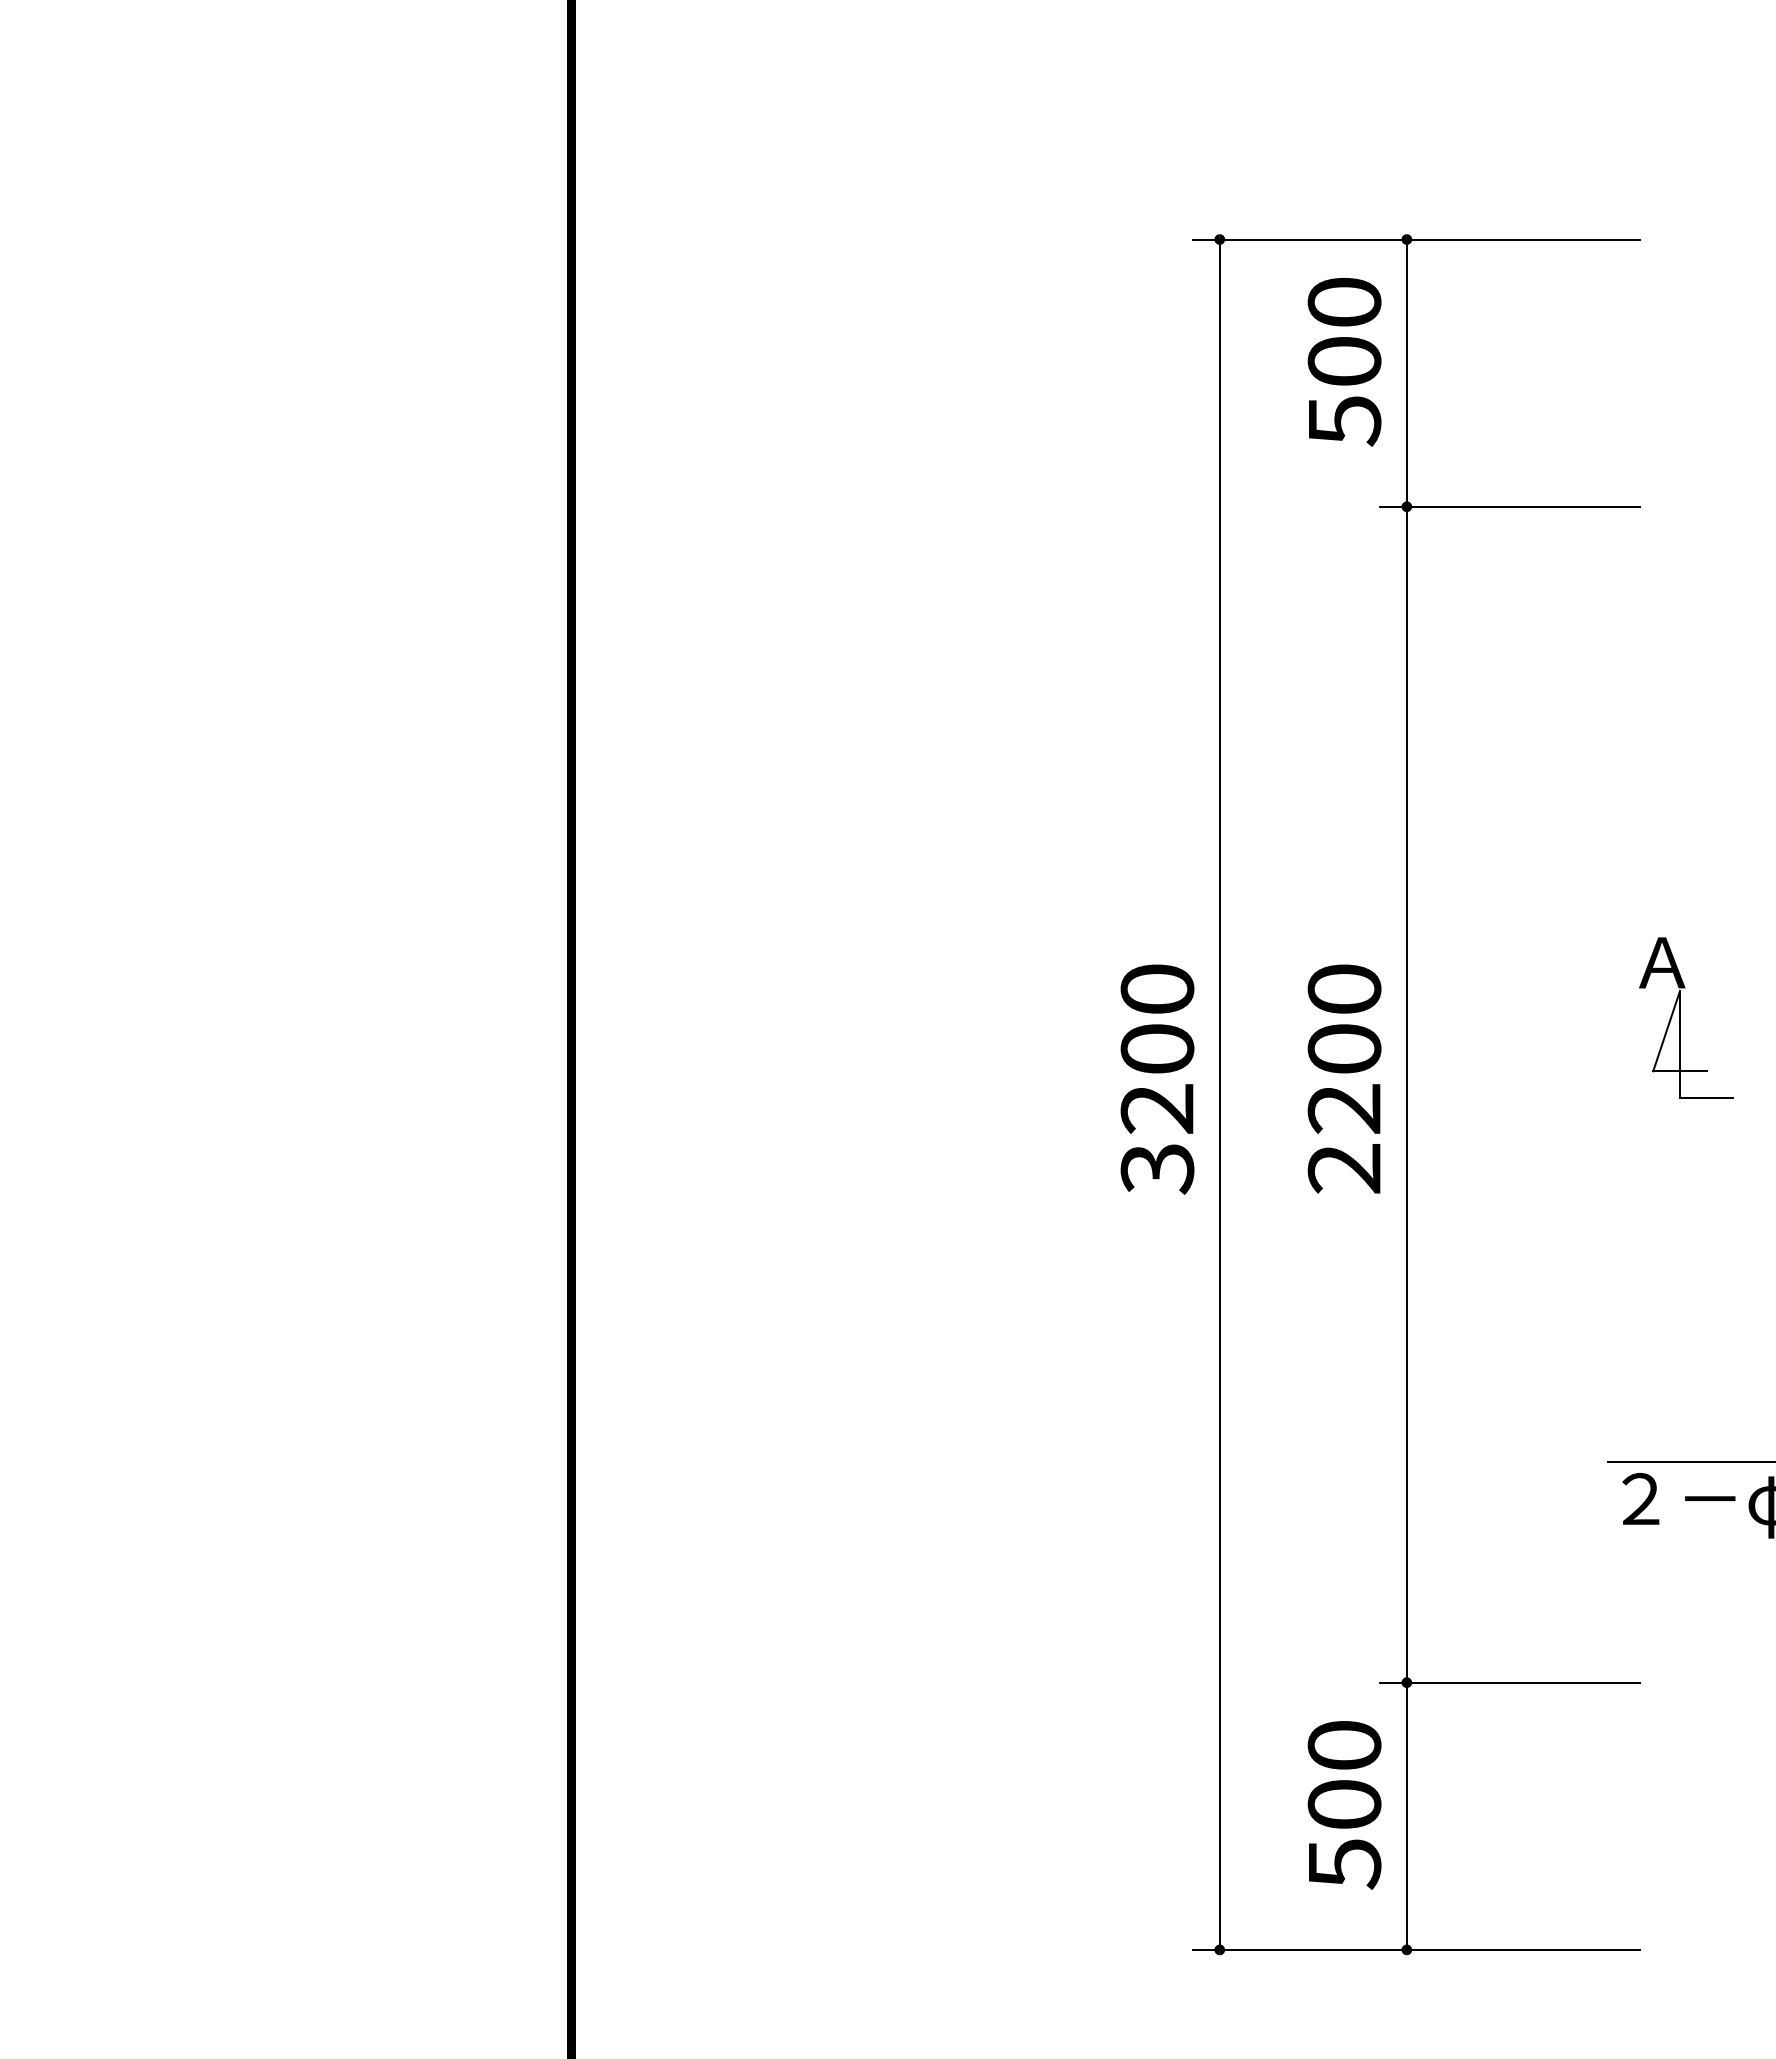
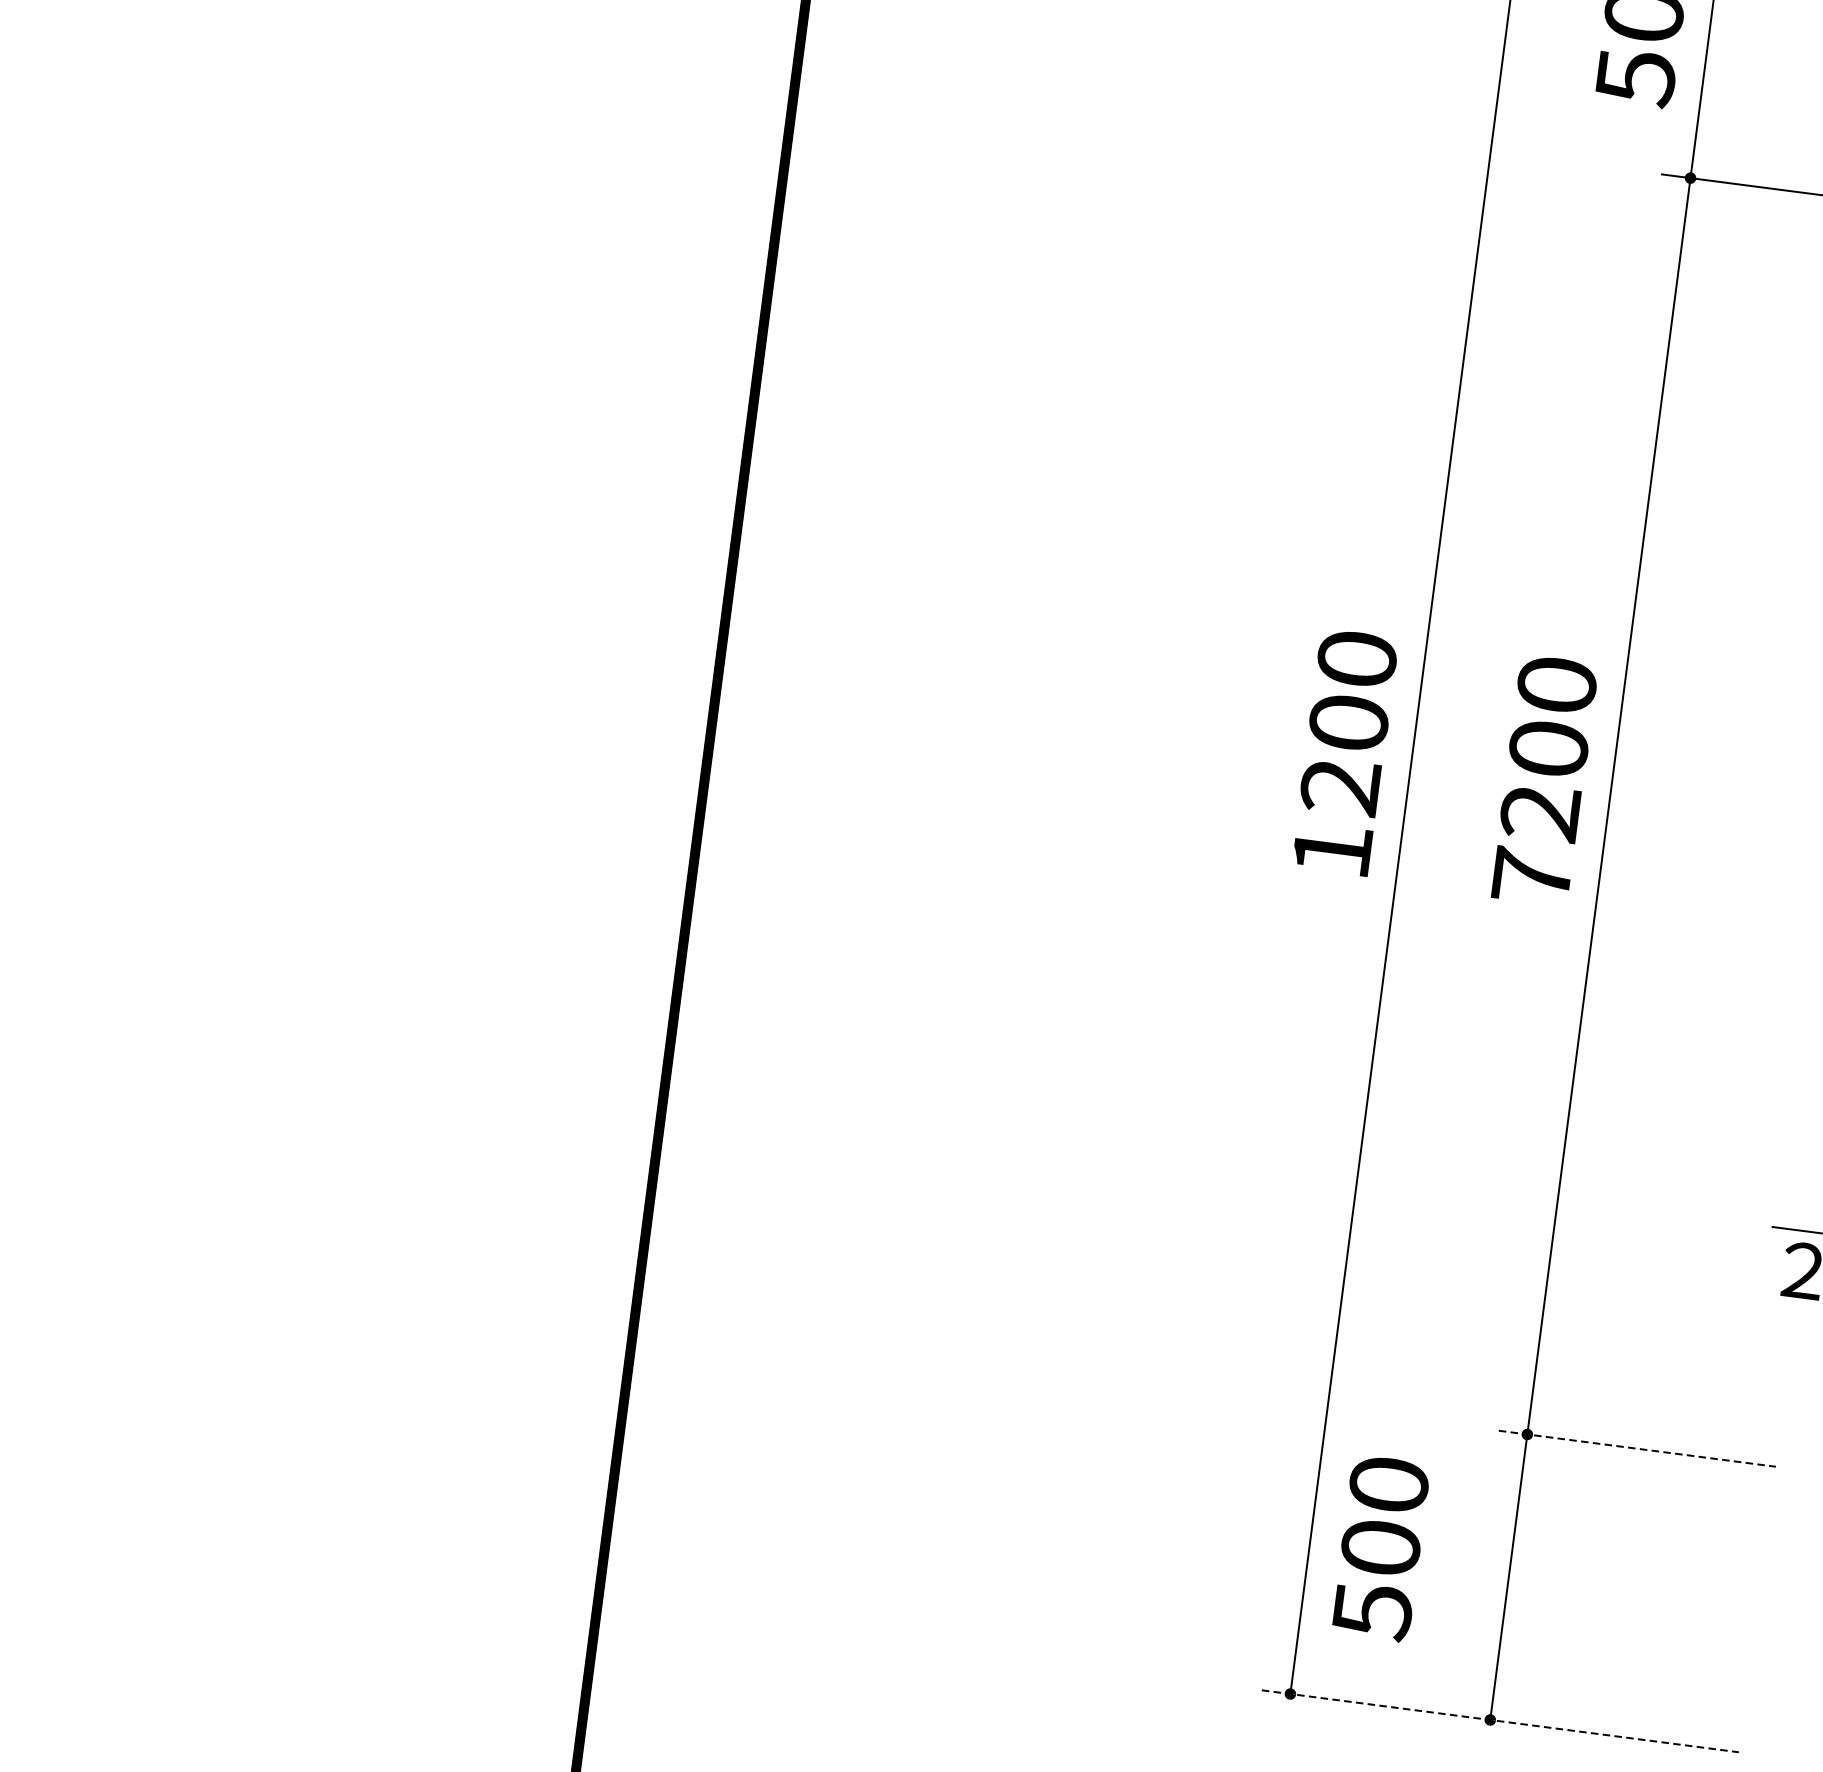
text: (1343, 1168) -> (1531, 876), 2200 -> 7200
text: (1157, 1169) -> (1332, 851), 3200 -> 1200
line: (1509, 1682) -> (1637, 1448), solid -> dashed
text: (1344, 1805) -> (1380, 1548), moved
line: (1416, 1949) -> (1500, 1720), solid -> dashed

